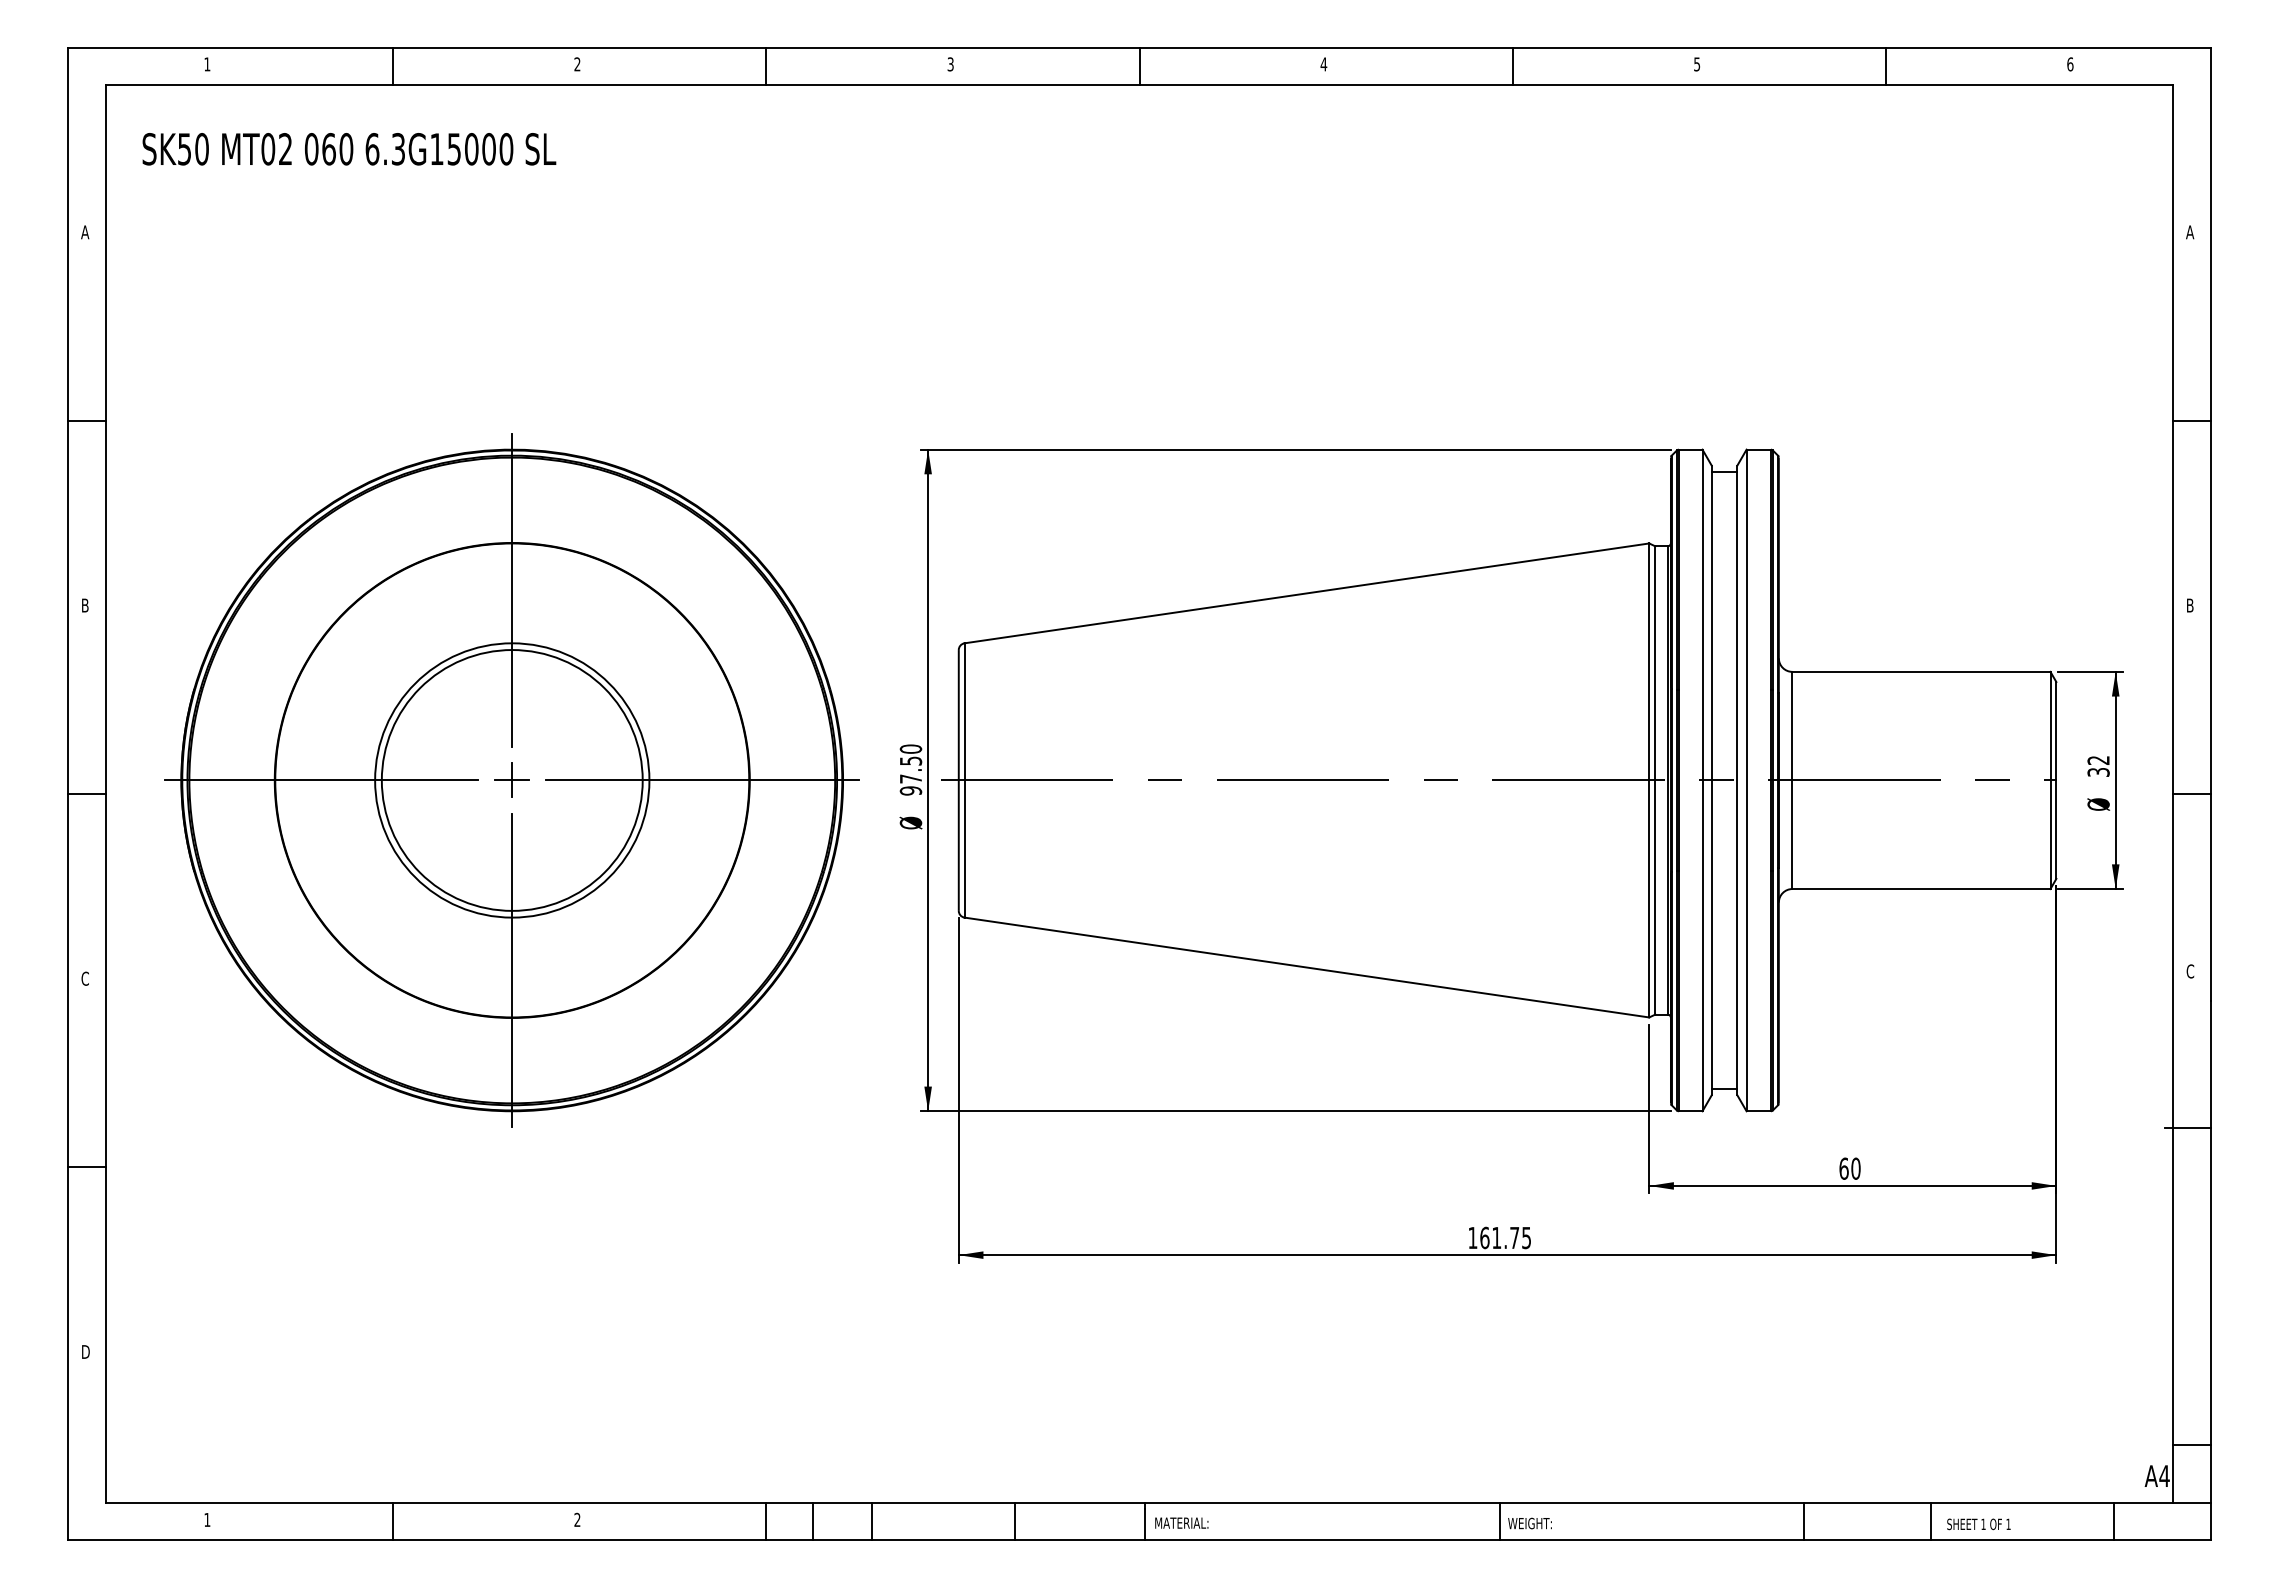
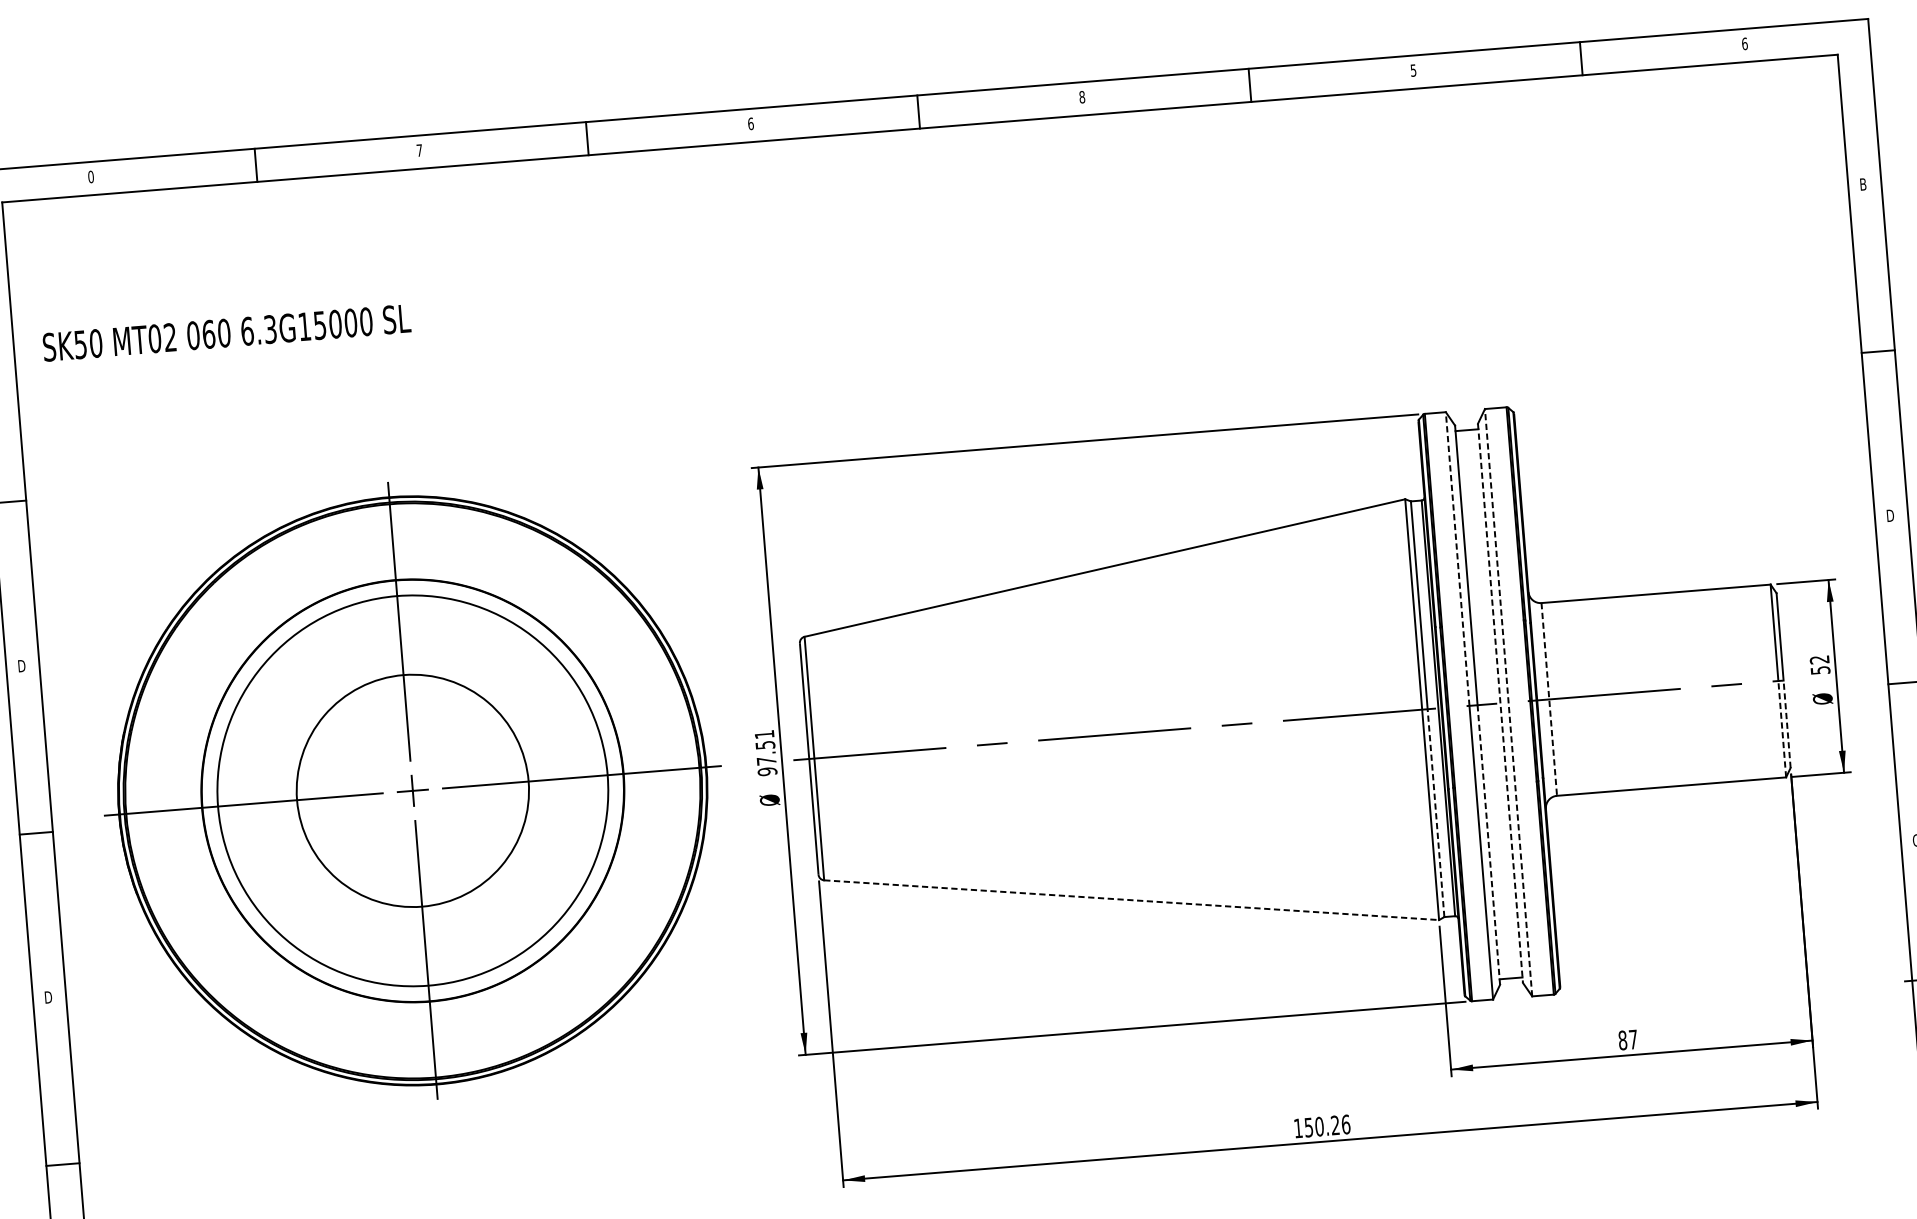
text: (207, 64) -> (91, 177), 1 -> 0
text: (577, 64) -> (419, 150), 2 -> 7
text: (950, 64) -> (750, 124), 3 -> 6
text: (1323, 64) -> (1081, 97), 4 -> 8
text: (349, 149) -> (227, 333), moved
text: (2190, 232) -> (1863, 184), A -> B
text: (86, 605) -> (22, 665), B -> D
text: (2191, 605) -> (1891, 515), B -> D
line: (1702, 614) -> (1457, 558), solid -> dashed
text: (910, 748) -> (764, 734), 97.50 -> 97.51
text: (2097, 772) -> (1819, 670), 32 -> 52
circle: (512, 780) -> (413, 790), size x1.6
line: (1737, 780) -> (1500, 703), solid -> dashed
line: (1746, 780) -> (1508, 702), solid -> dashed
line: (1792, 780) -> (1549, 699), solid -> dashed
line: (2056, 829) -> (1787, 724), solid -> dashed
line: (2050, 834) -> (1782, 728), solid -> dashed
line: (1655, 897) -> (1436, 813), solid -> dashed
line: (1711, 937) -> (1488, 844), solid -> dashed
line: (1306, 967) -> (1131, 900), solid -> dashed
text: (85, 978) -> (48, 997), C -> D
text: (1849, 1168) -> (1627, 1039), 60 -> 87
text: (1505, 1237) -> (1327, 1125), 161.75 -> 150.26

